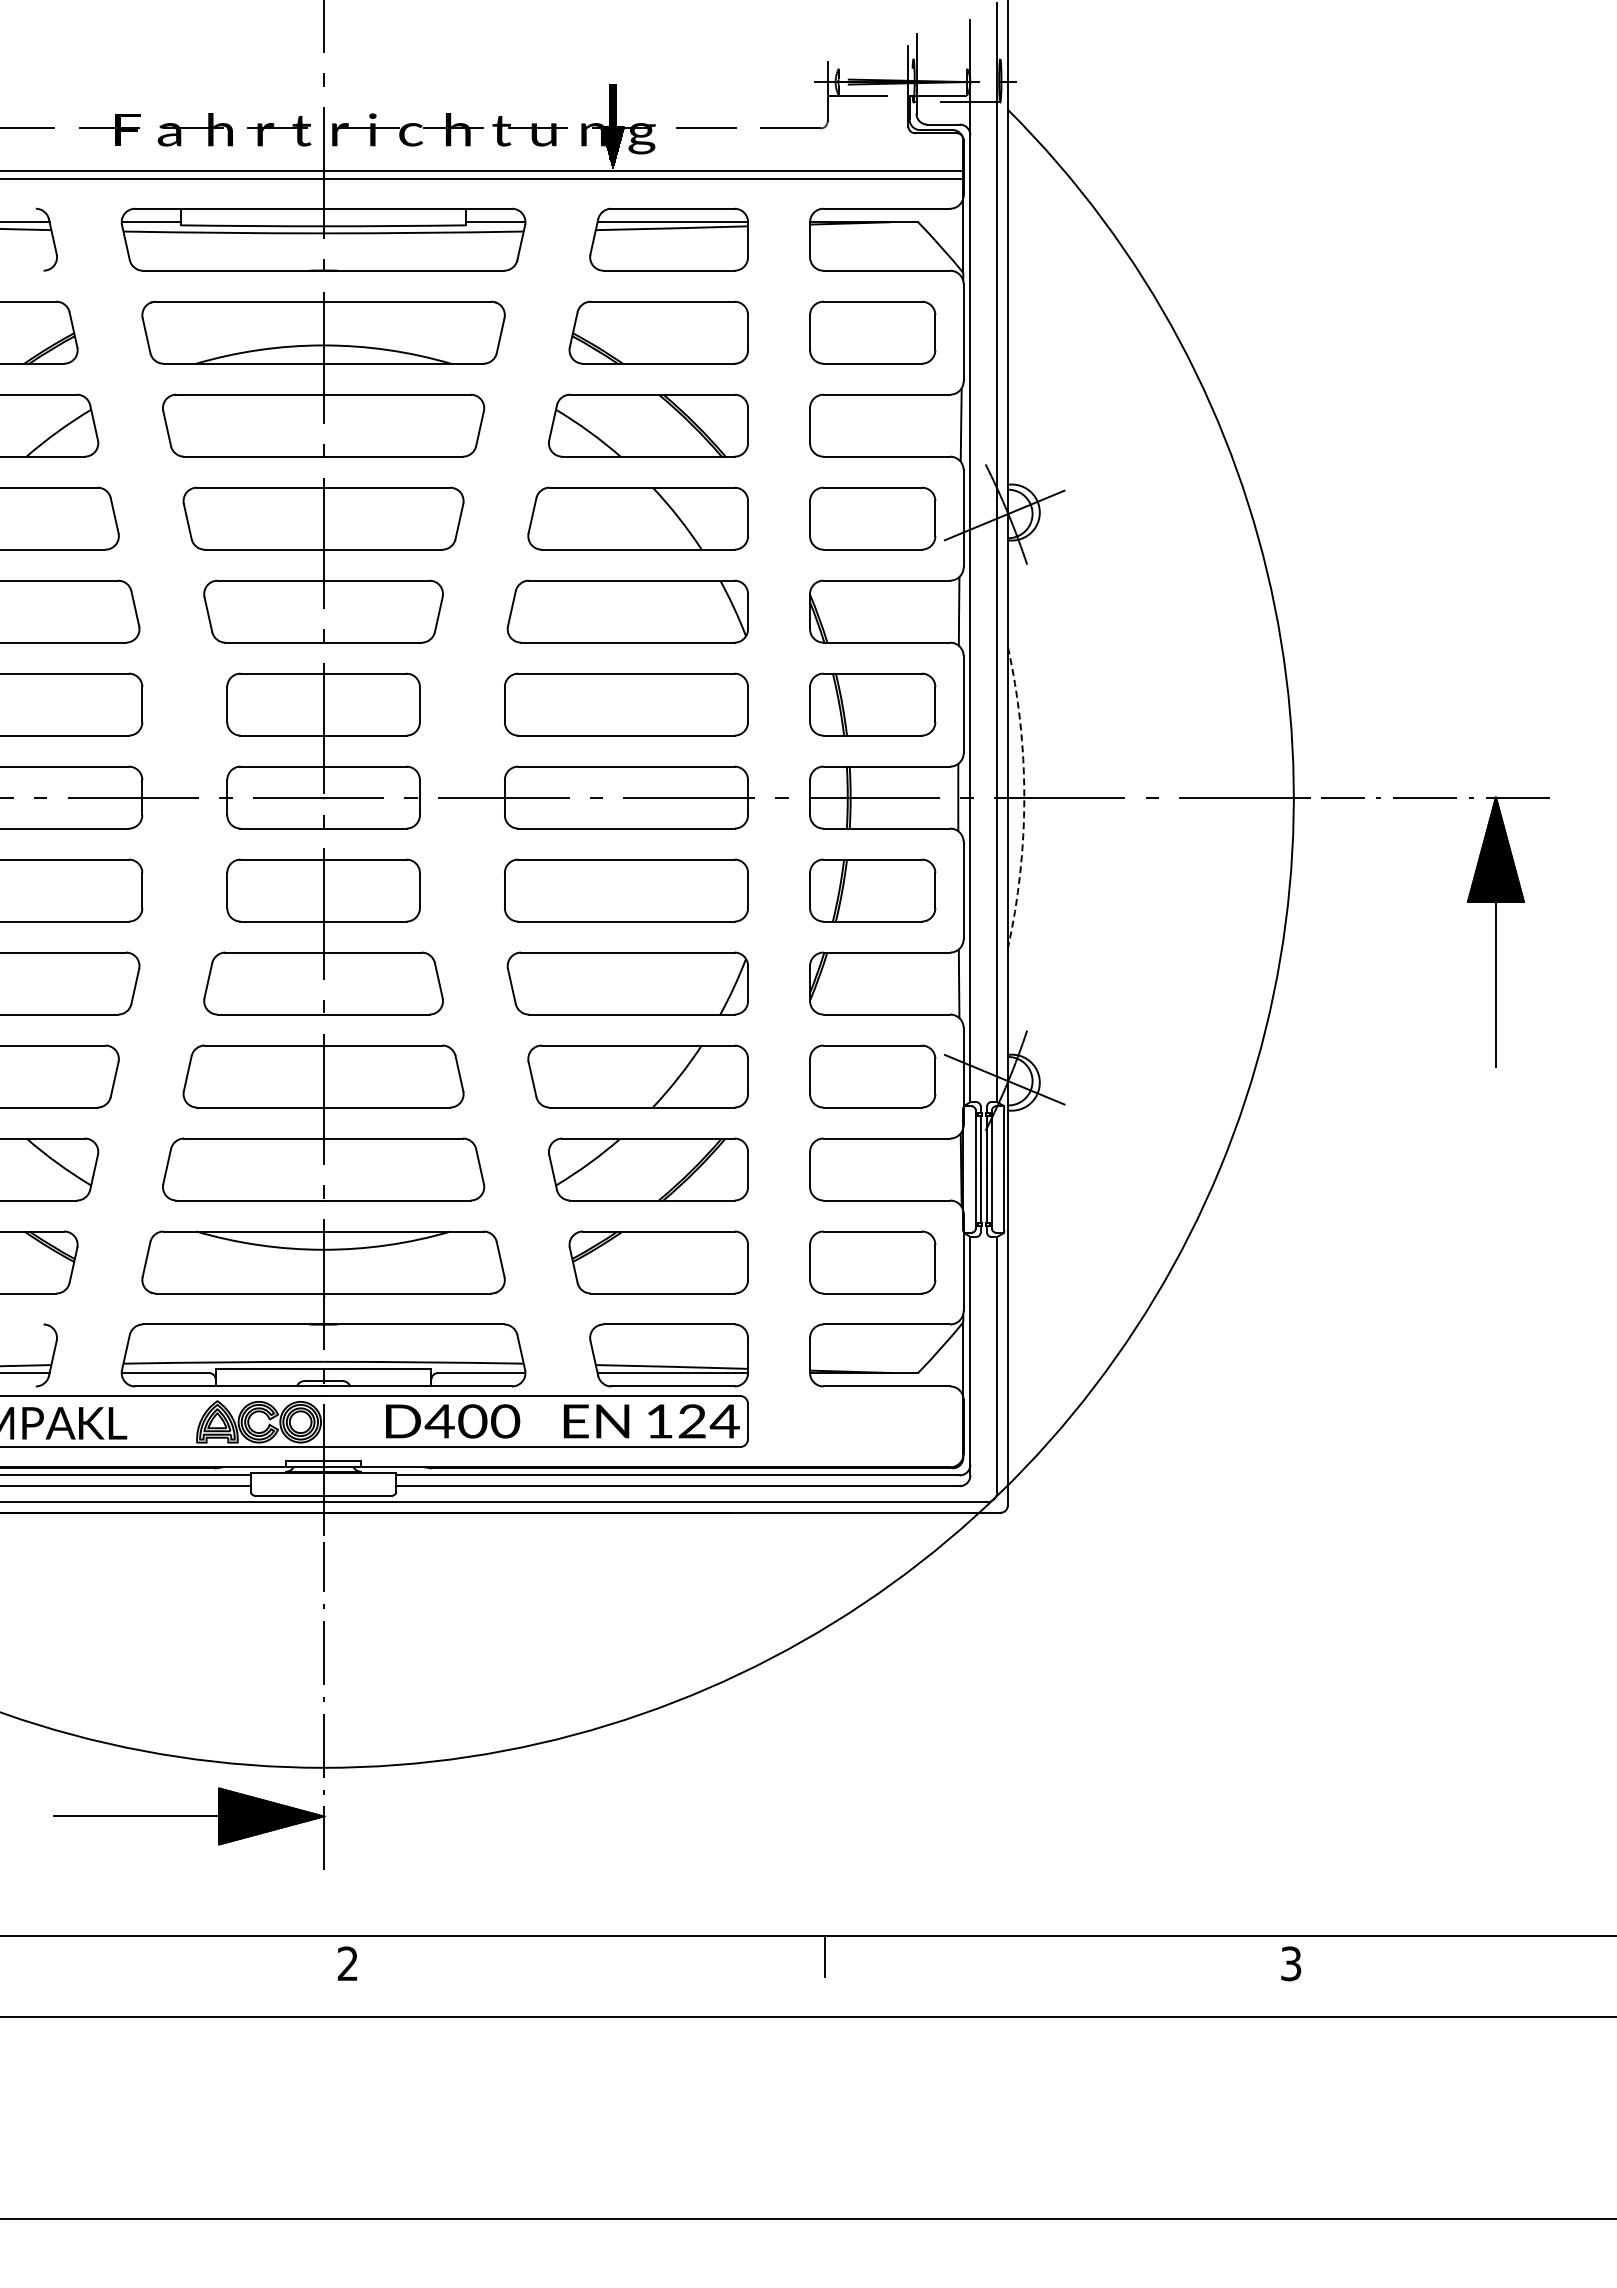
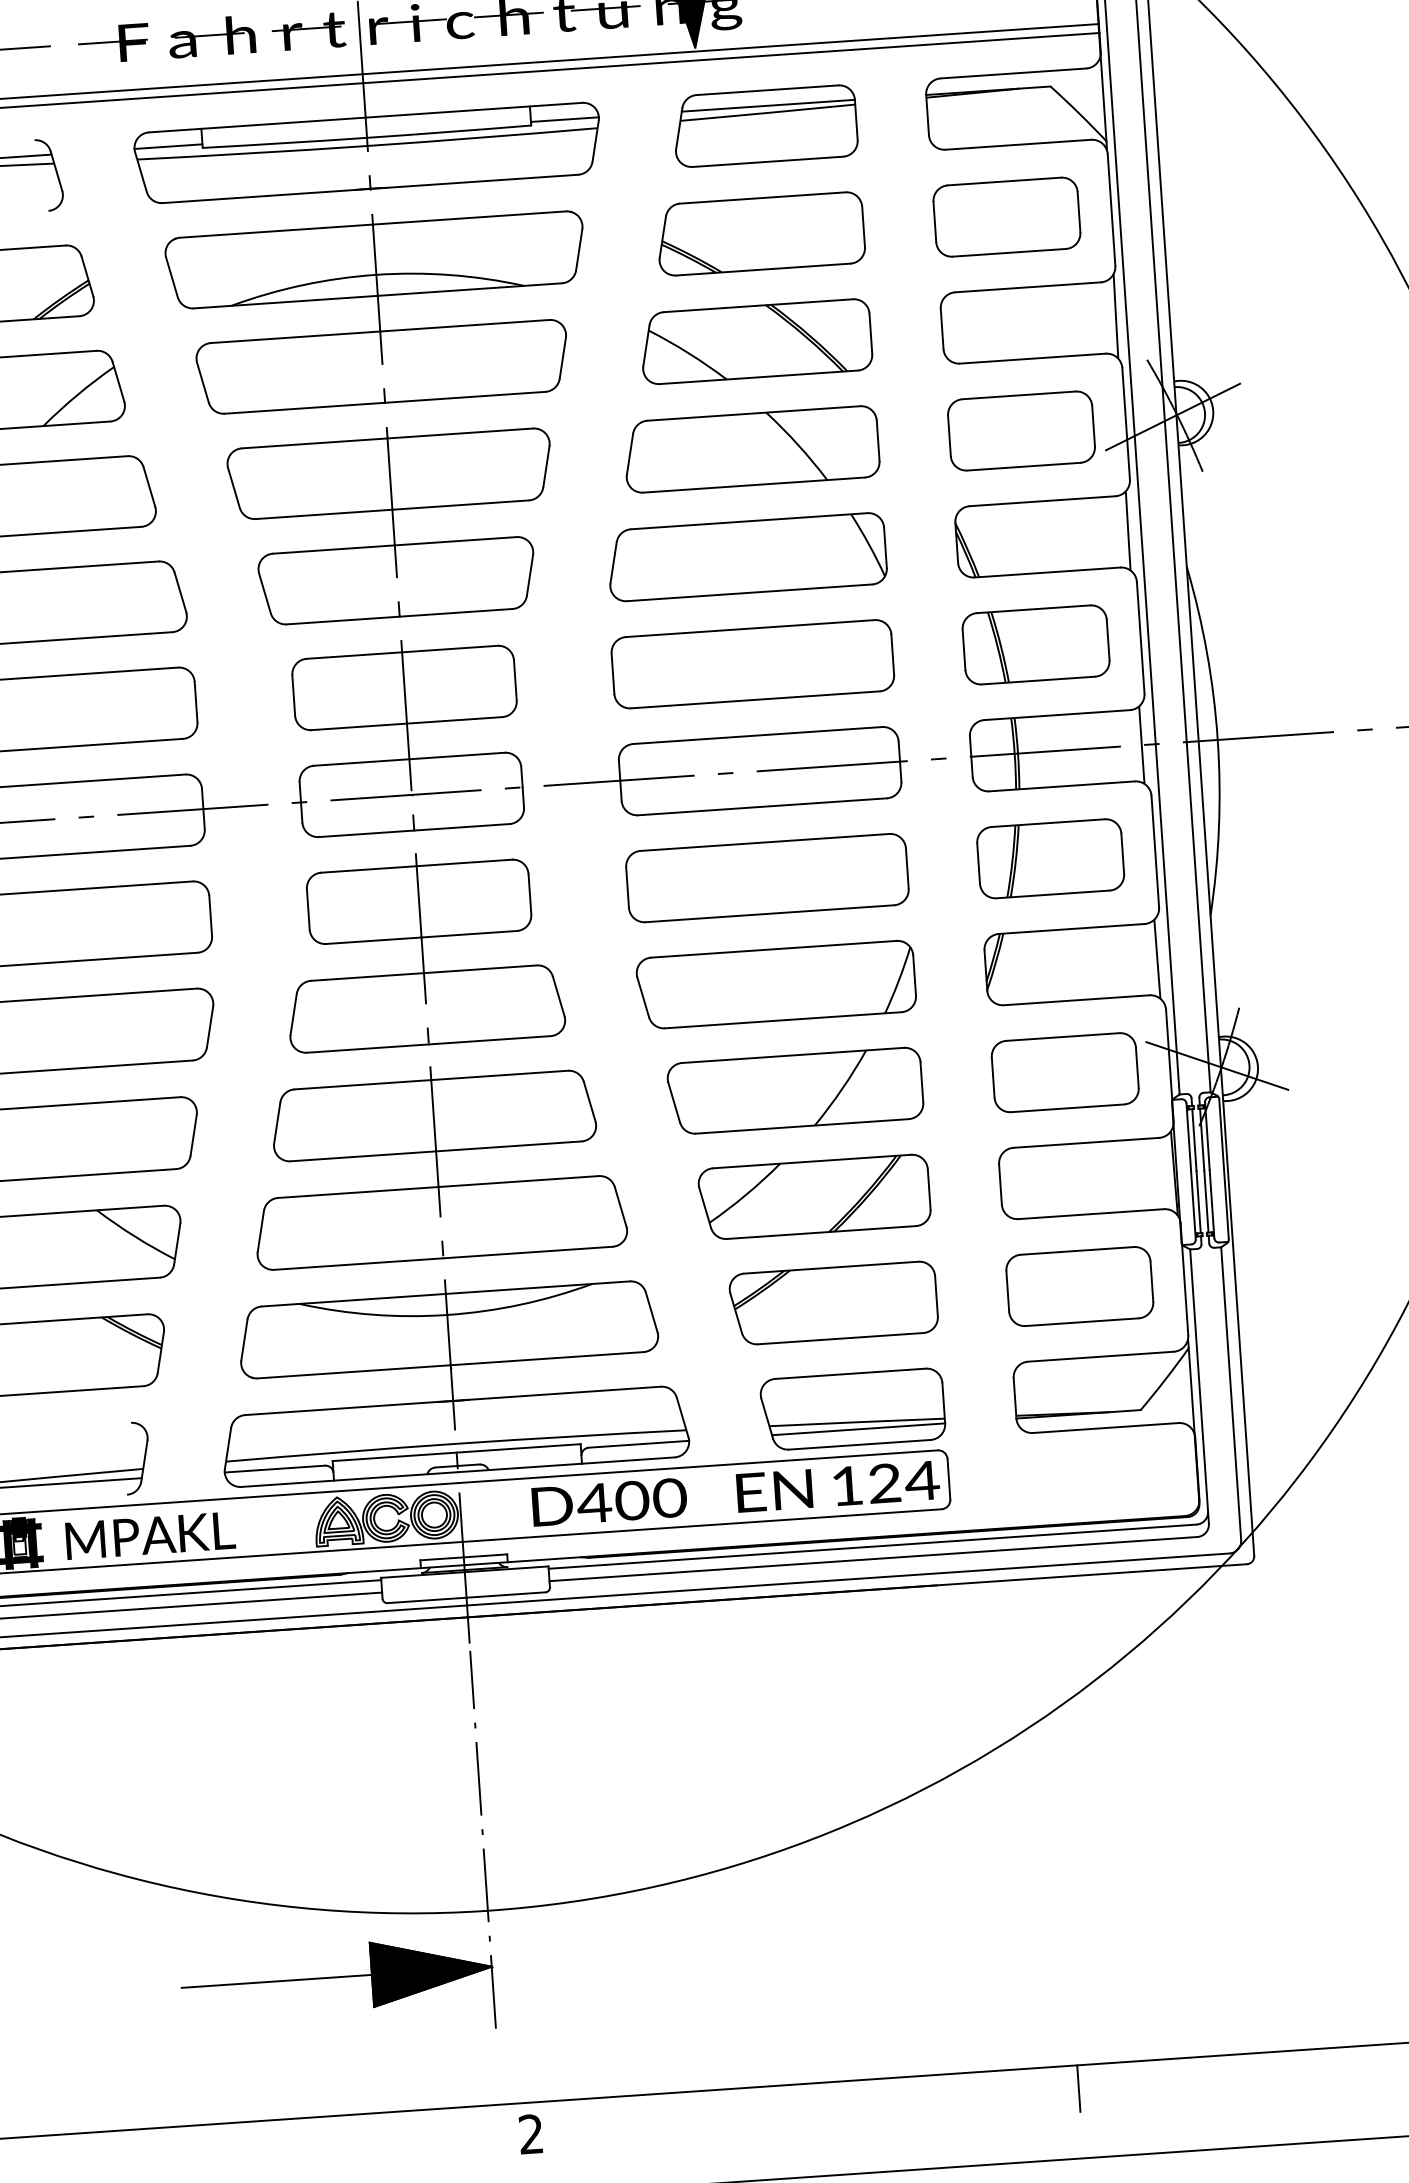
arc: (1024, 797) -> (1217, 739), dashed -> solid

